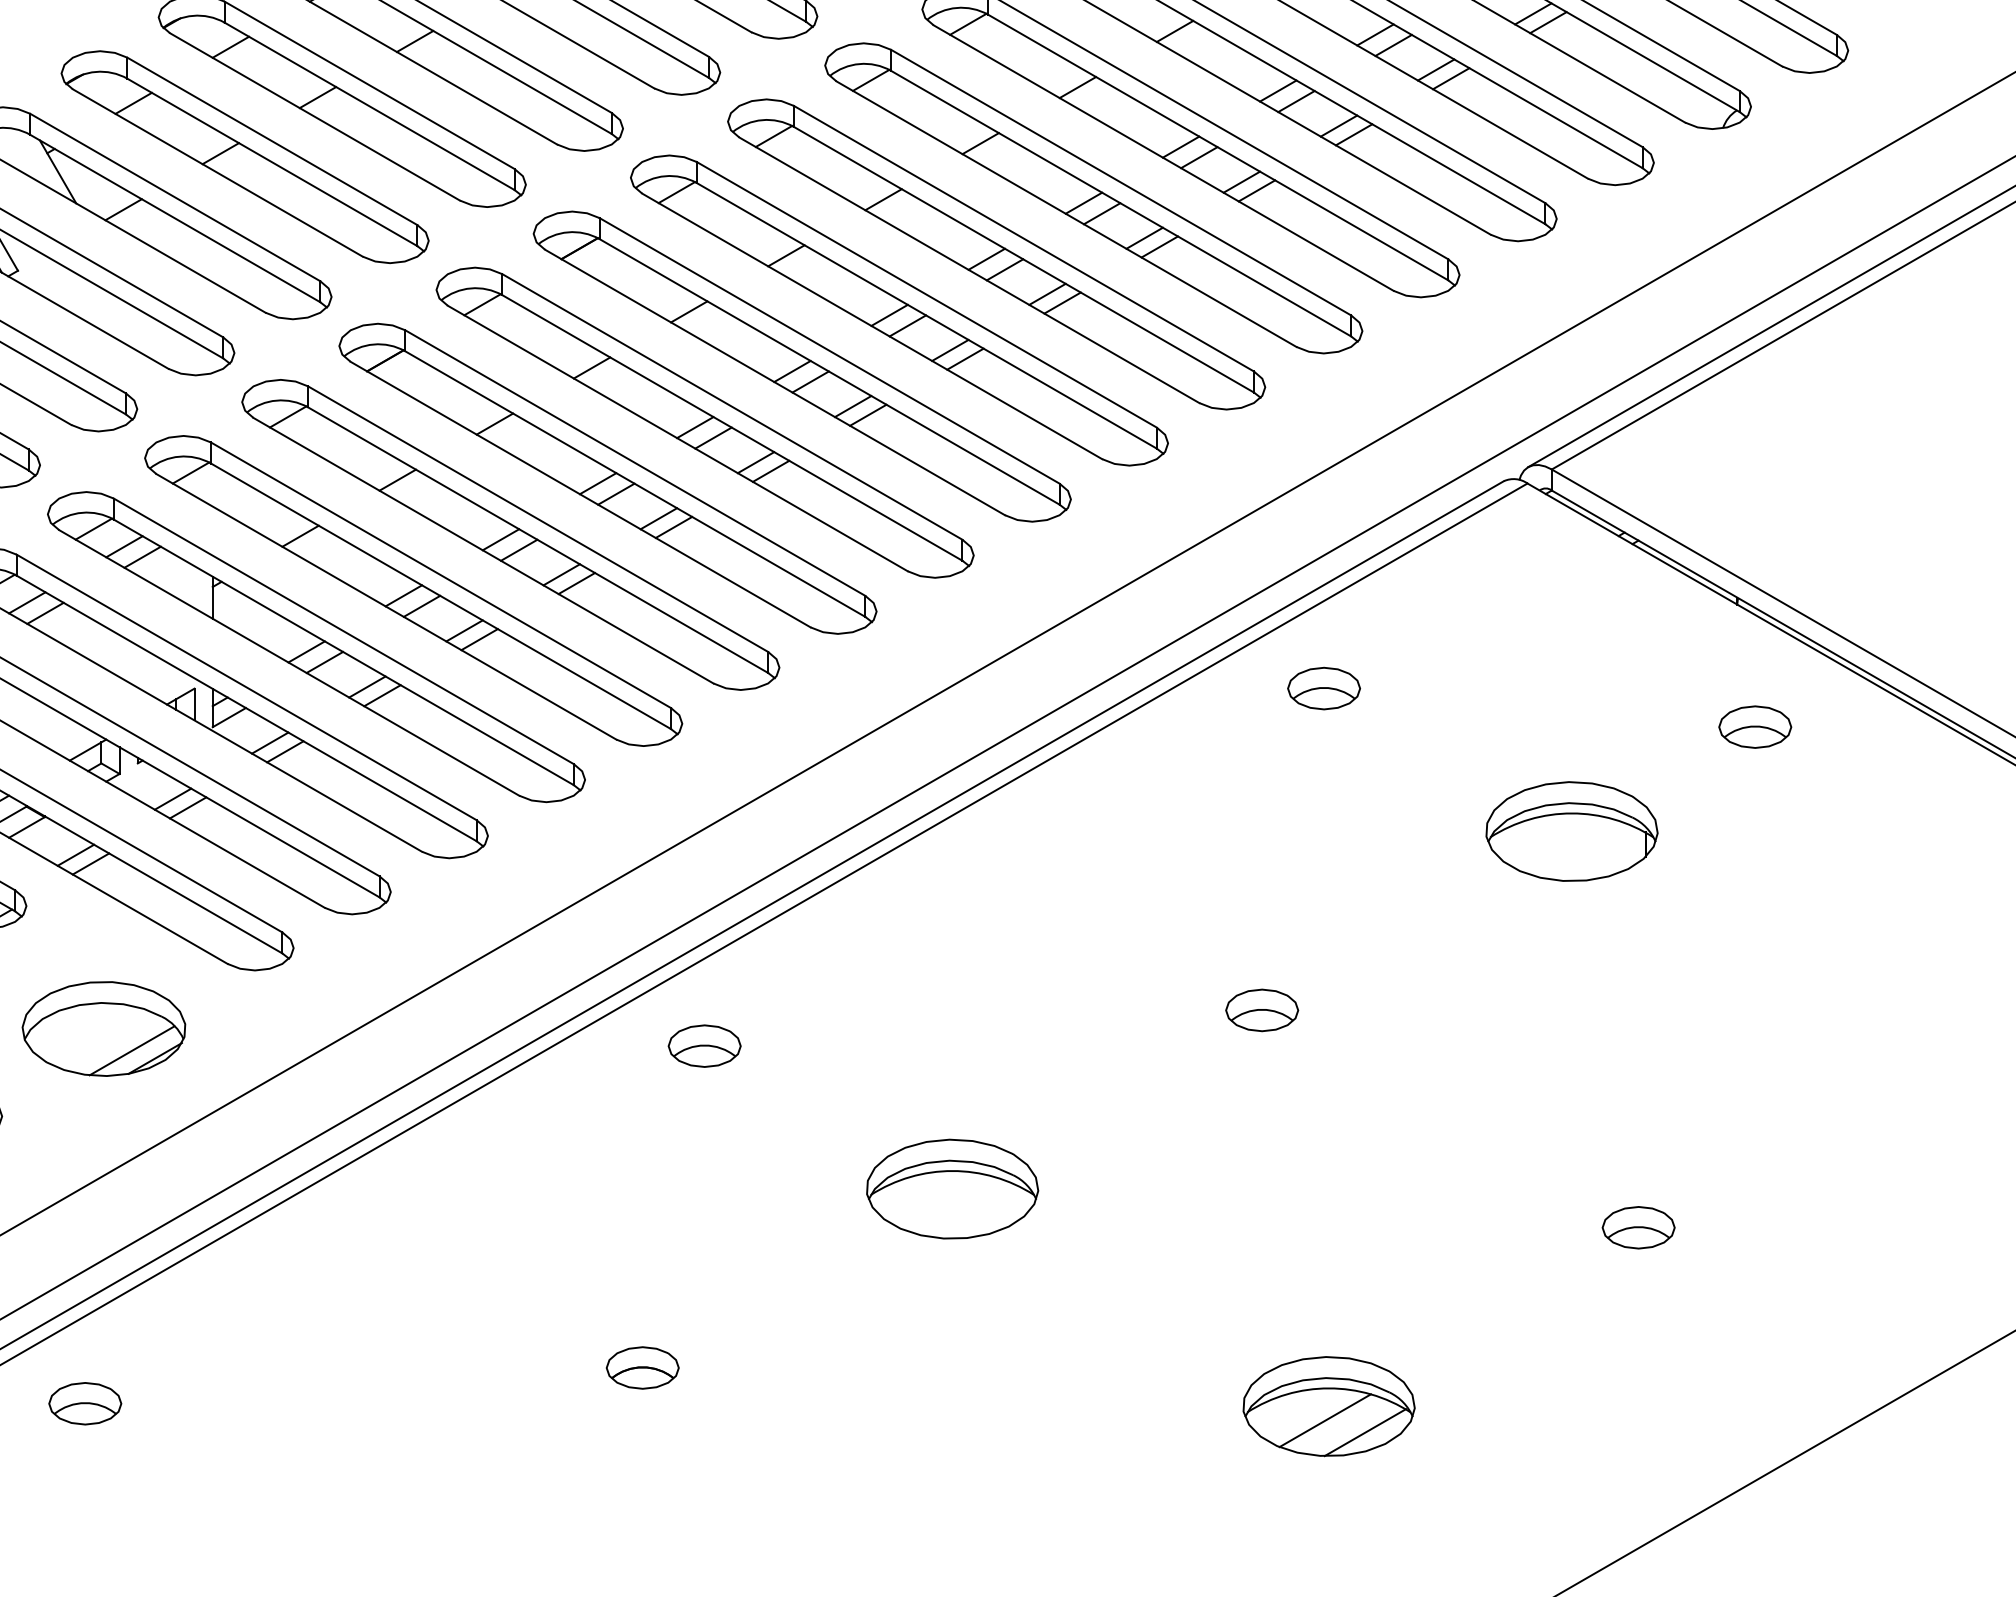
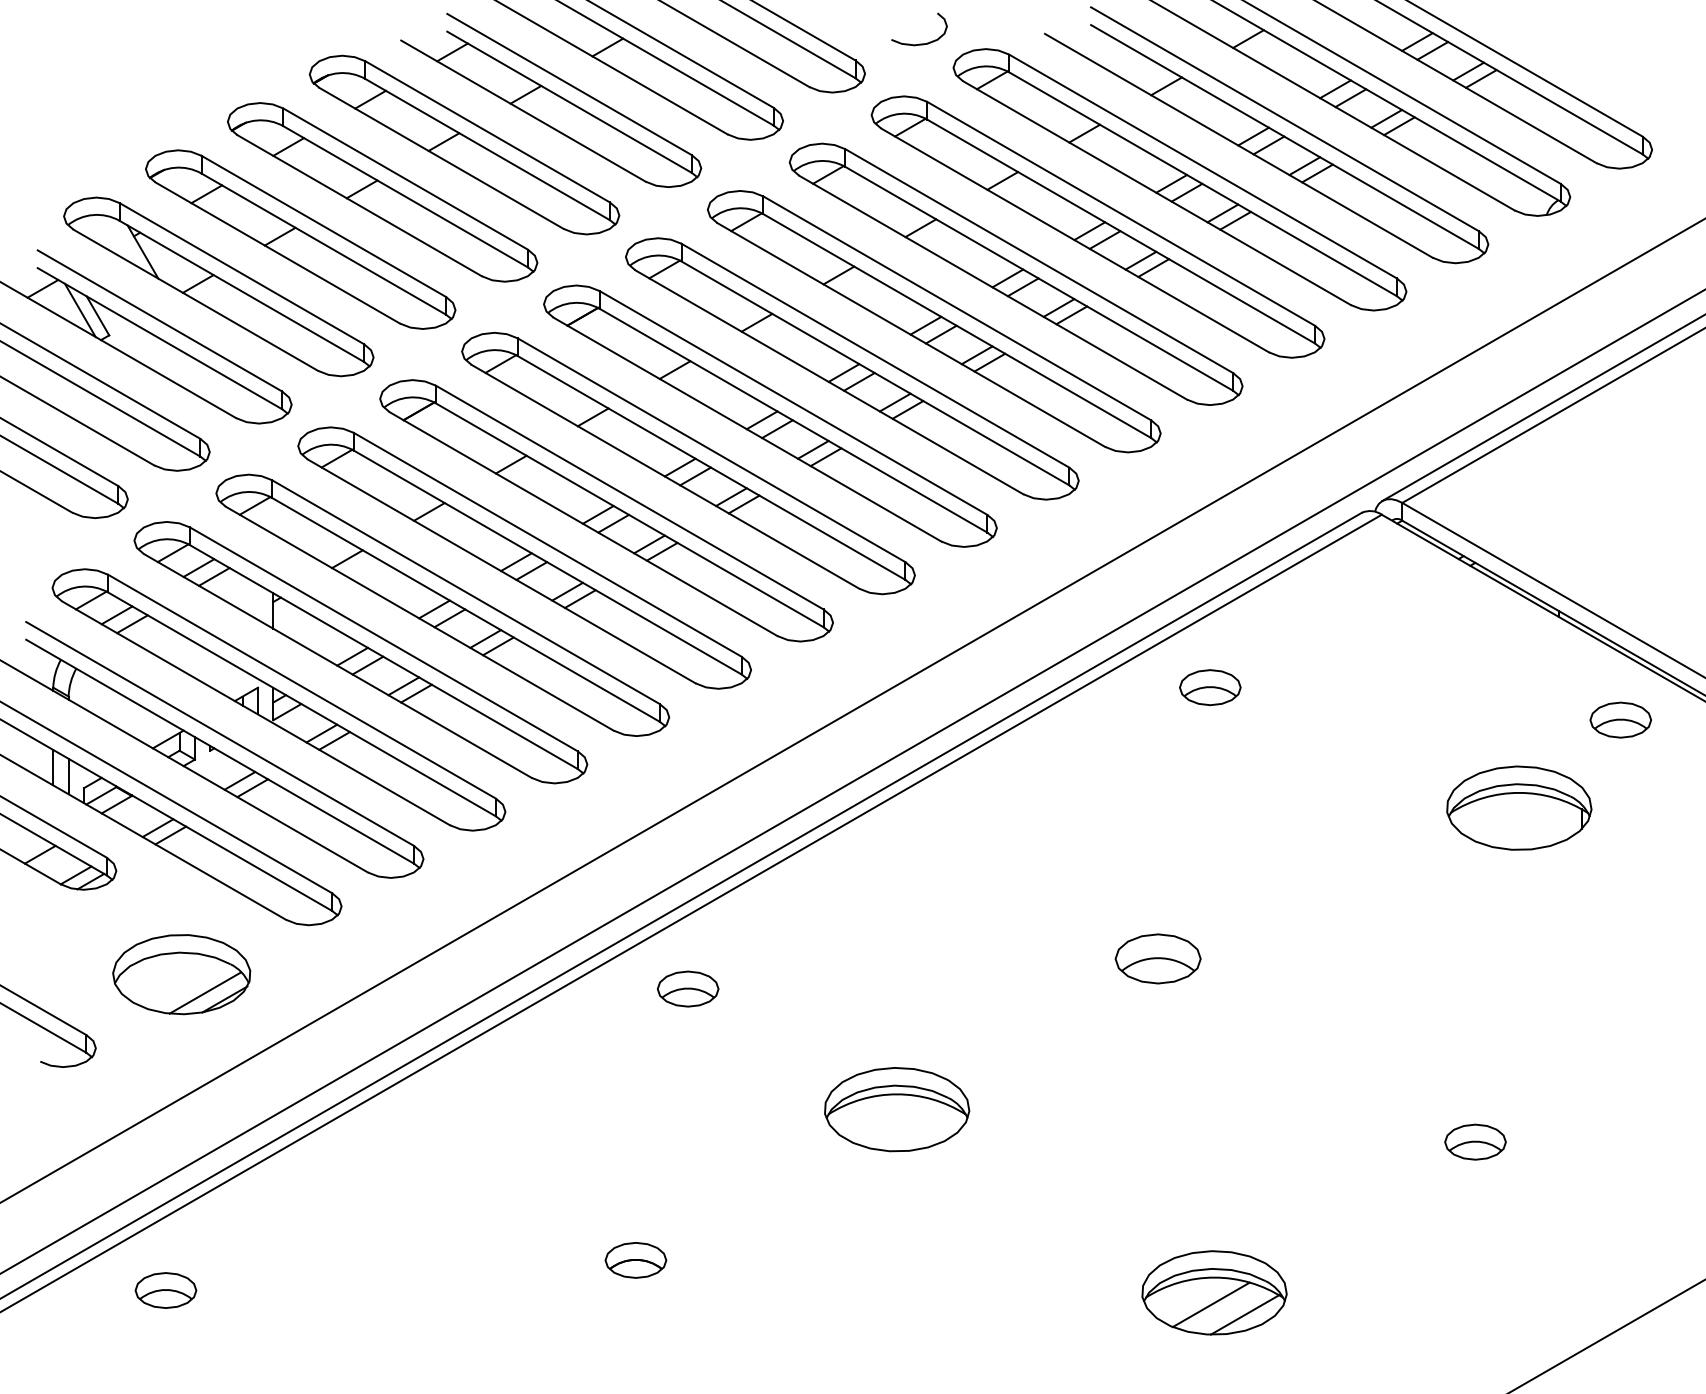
part: (1754, 726) -> (1620, 719), moved
part: (1572, 830) -> (1519, 807), moved
part: (1261, 1009) -> (1157, 958), size x1.4

